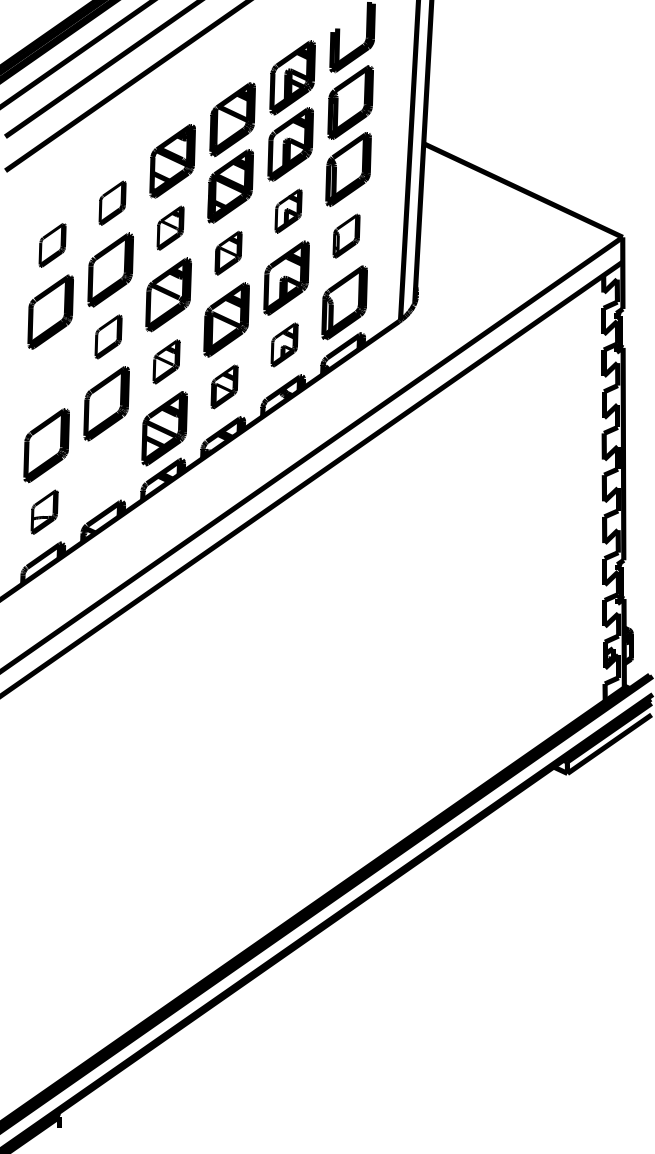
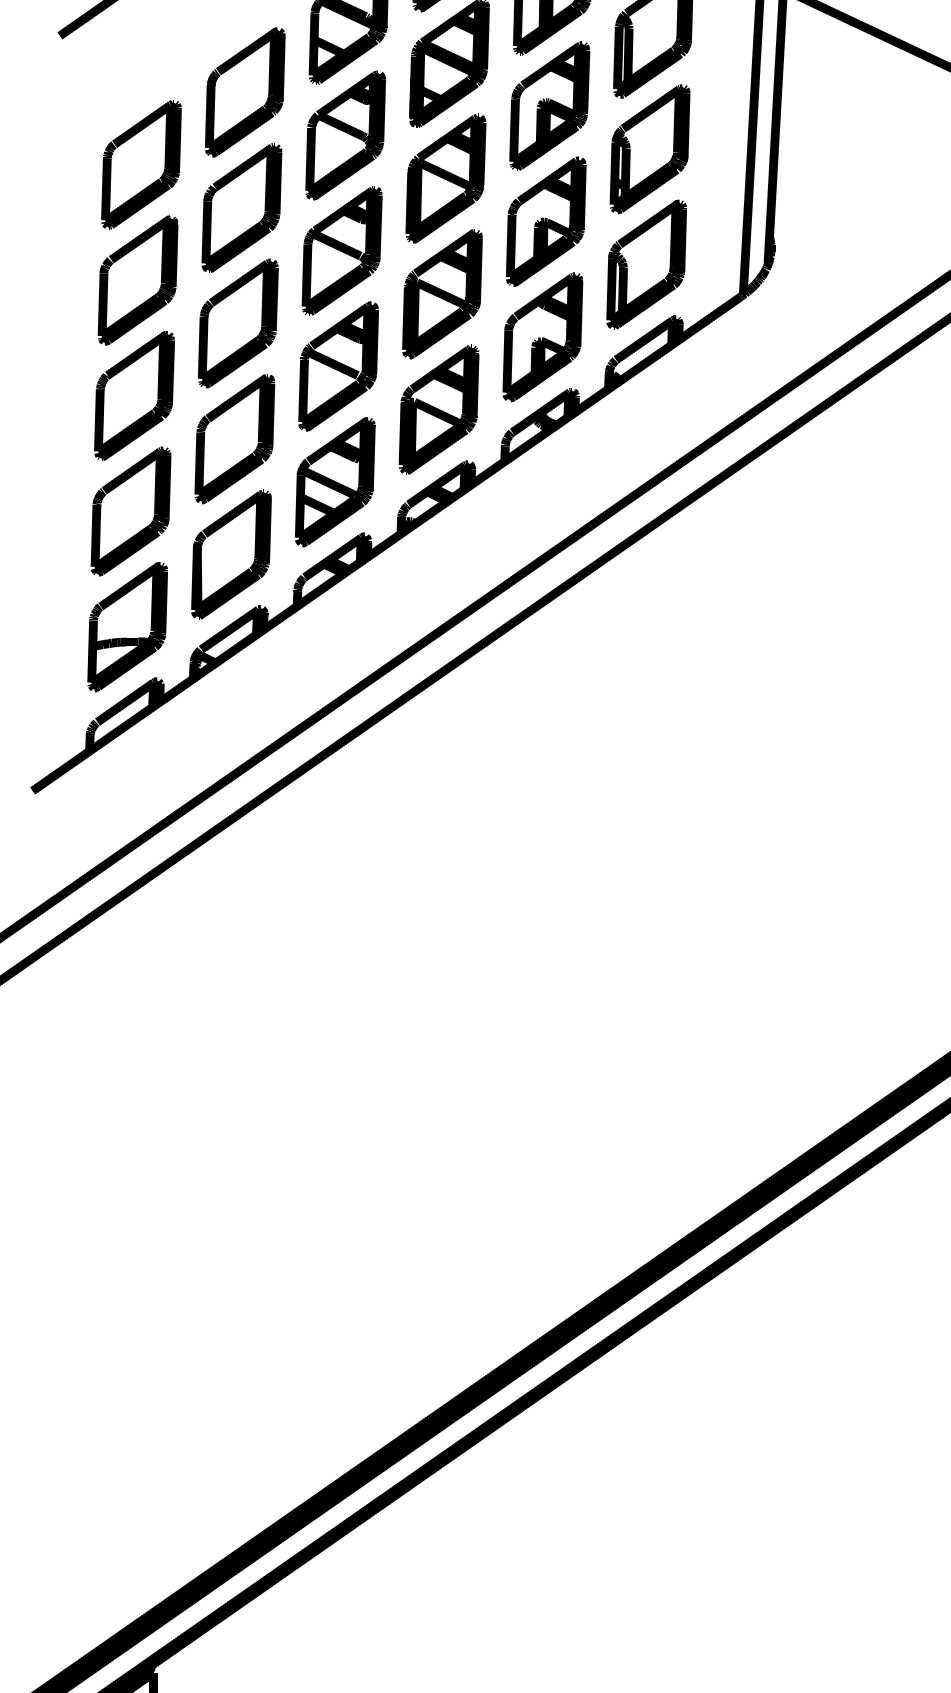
part: (112, 202) -> (244, 90), size x1.67
part: (288, 210) -> (549, 104), size x1.67
part: (170, 227) -> (345, 134), size x1.67
part: (346, 235) -> (649, 147), size x1.67
part: (52, 245) -> (141, 165), size x1.67
part: (228, 252) -> (445, 177), size x1.67
part: (108, 336) -> (238, 322), size x1.67
part: (284, 344) -> (542, 336), size x1.67
part: (166, 361) -> (338, 365), size x1.67
part: (48, 378) -> (134, 395), added
part: (224, 386) -> (438, 409), size x1.67
part: (104, 470) -> (231, 554), added
part: (44, 511) -> (127, 625), size x1.67

